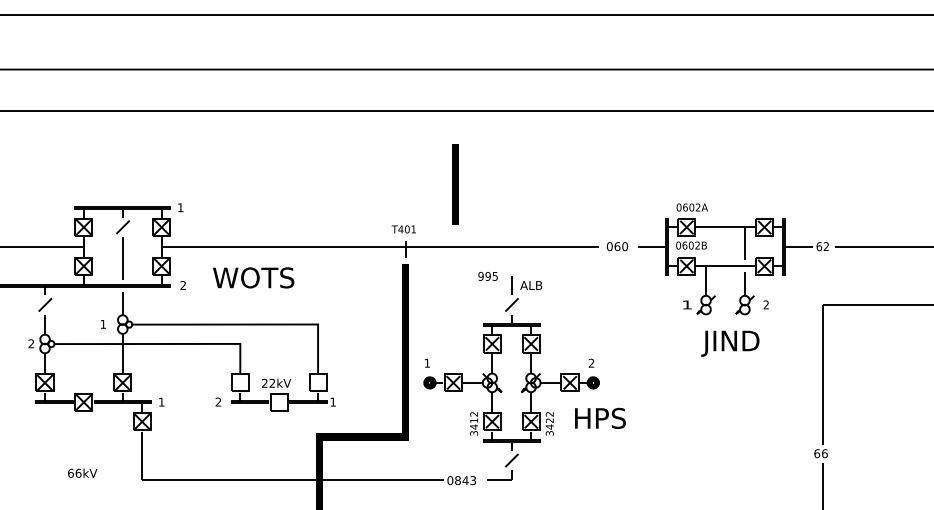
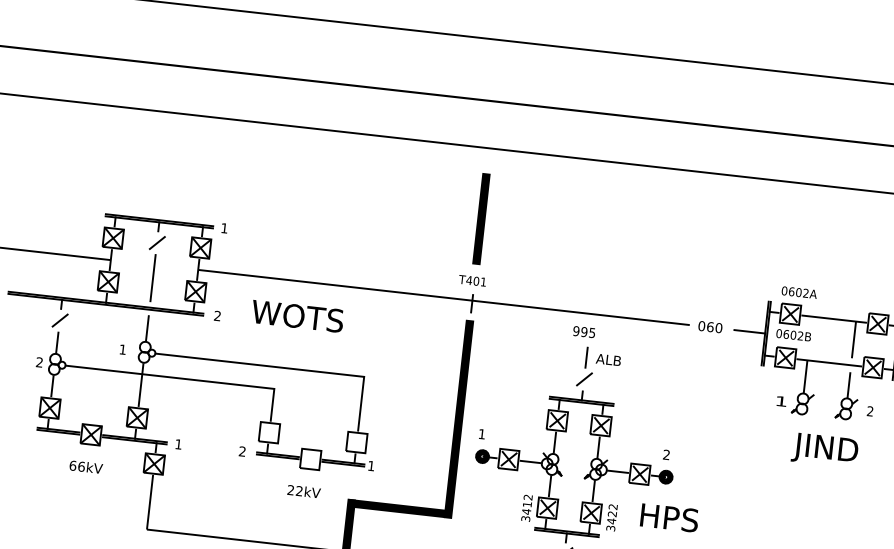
line: (455, 184) -> (481, 219), moved
text: (487, 276) -> (583, 332), moved
text: (276, 382) -> (304, 490), moved
text: (82, 472) -> (86, 466), moved

